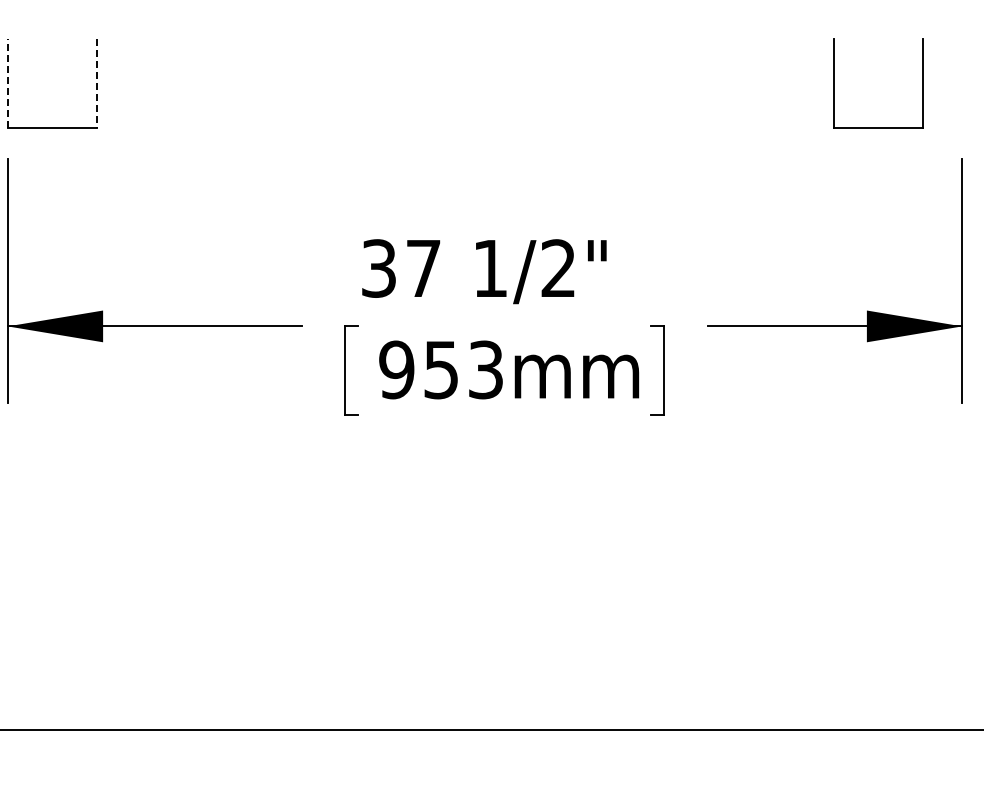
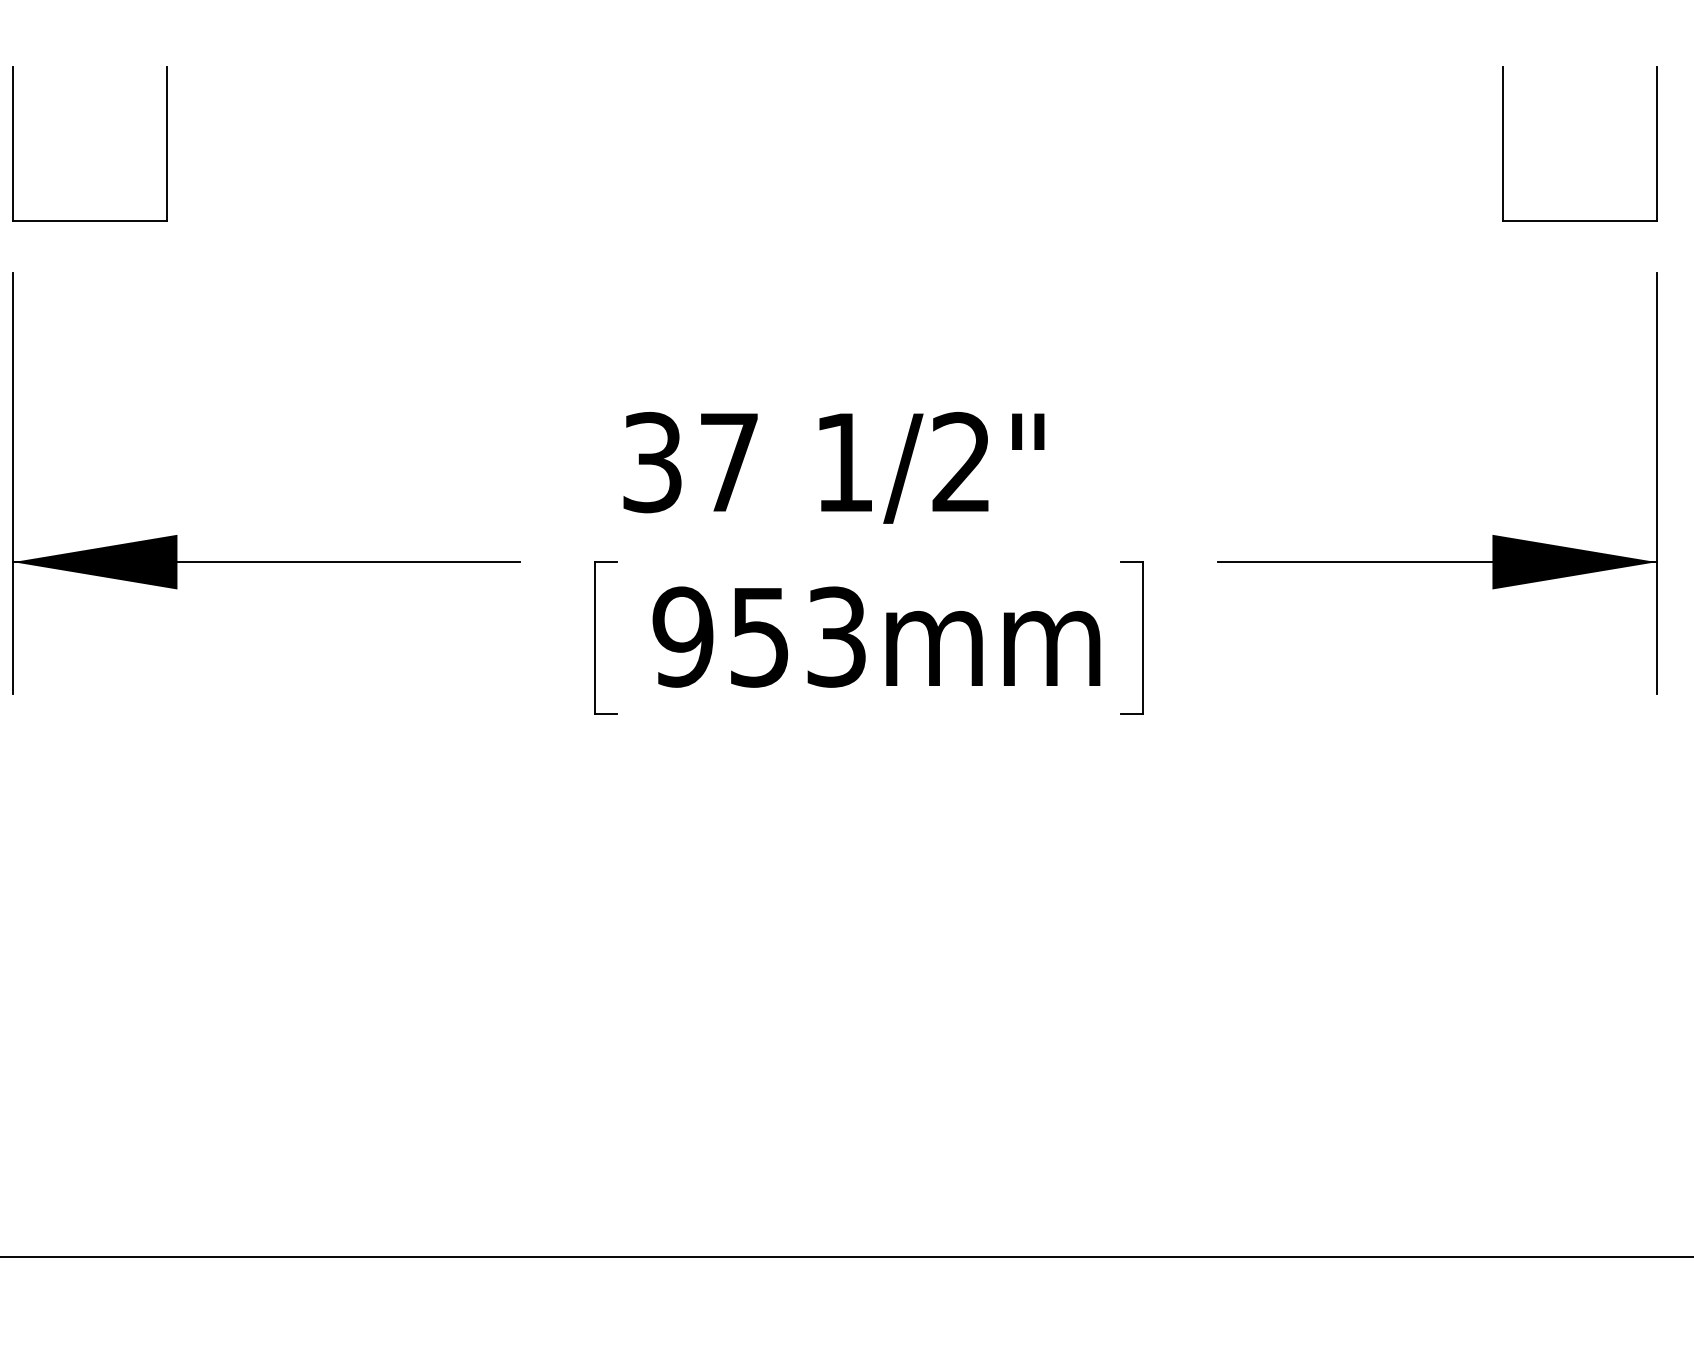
line: (7, 83) -> (12, 143), dashed -> solid
line: (96, 83) -> (166, 143), dashed -> solid
part: (834, 83) -> (1503, 143), moved

